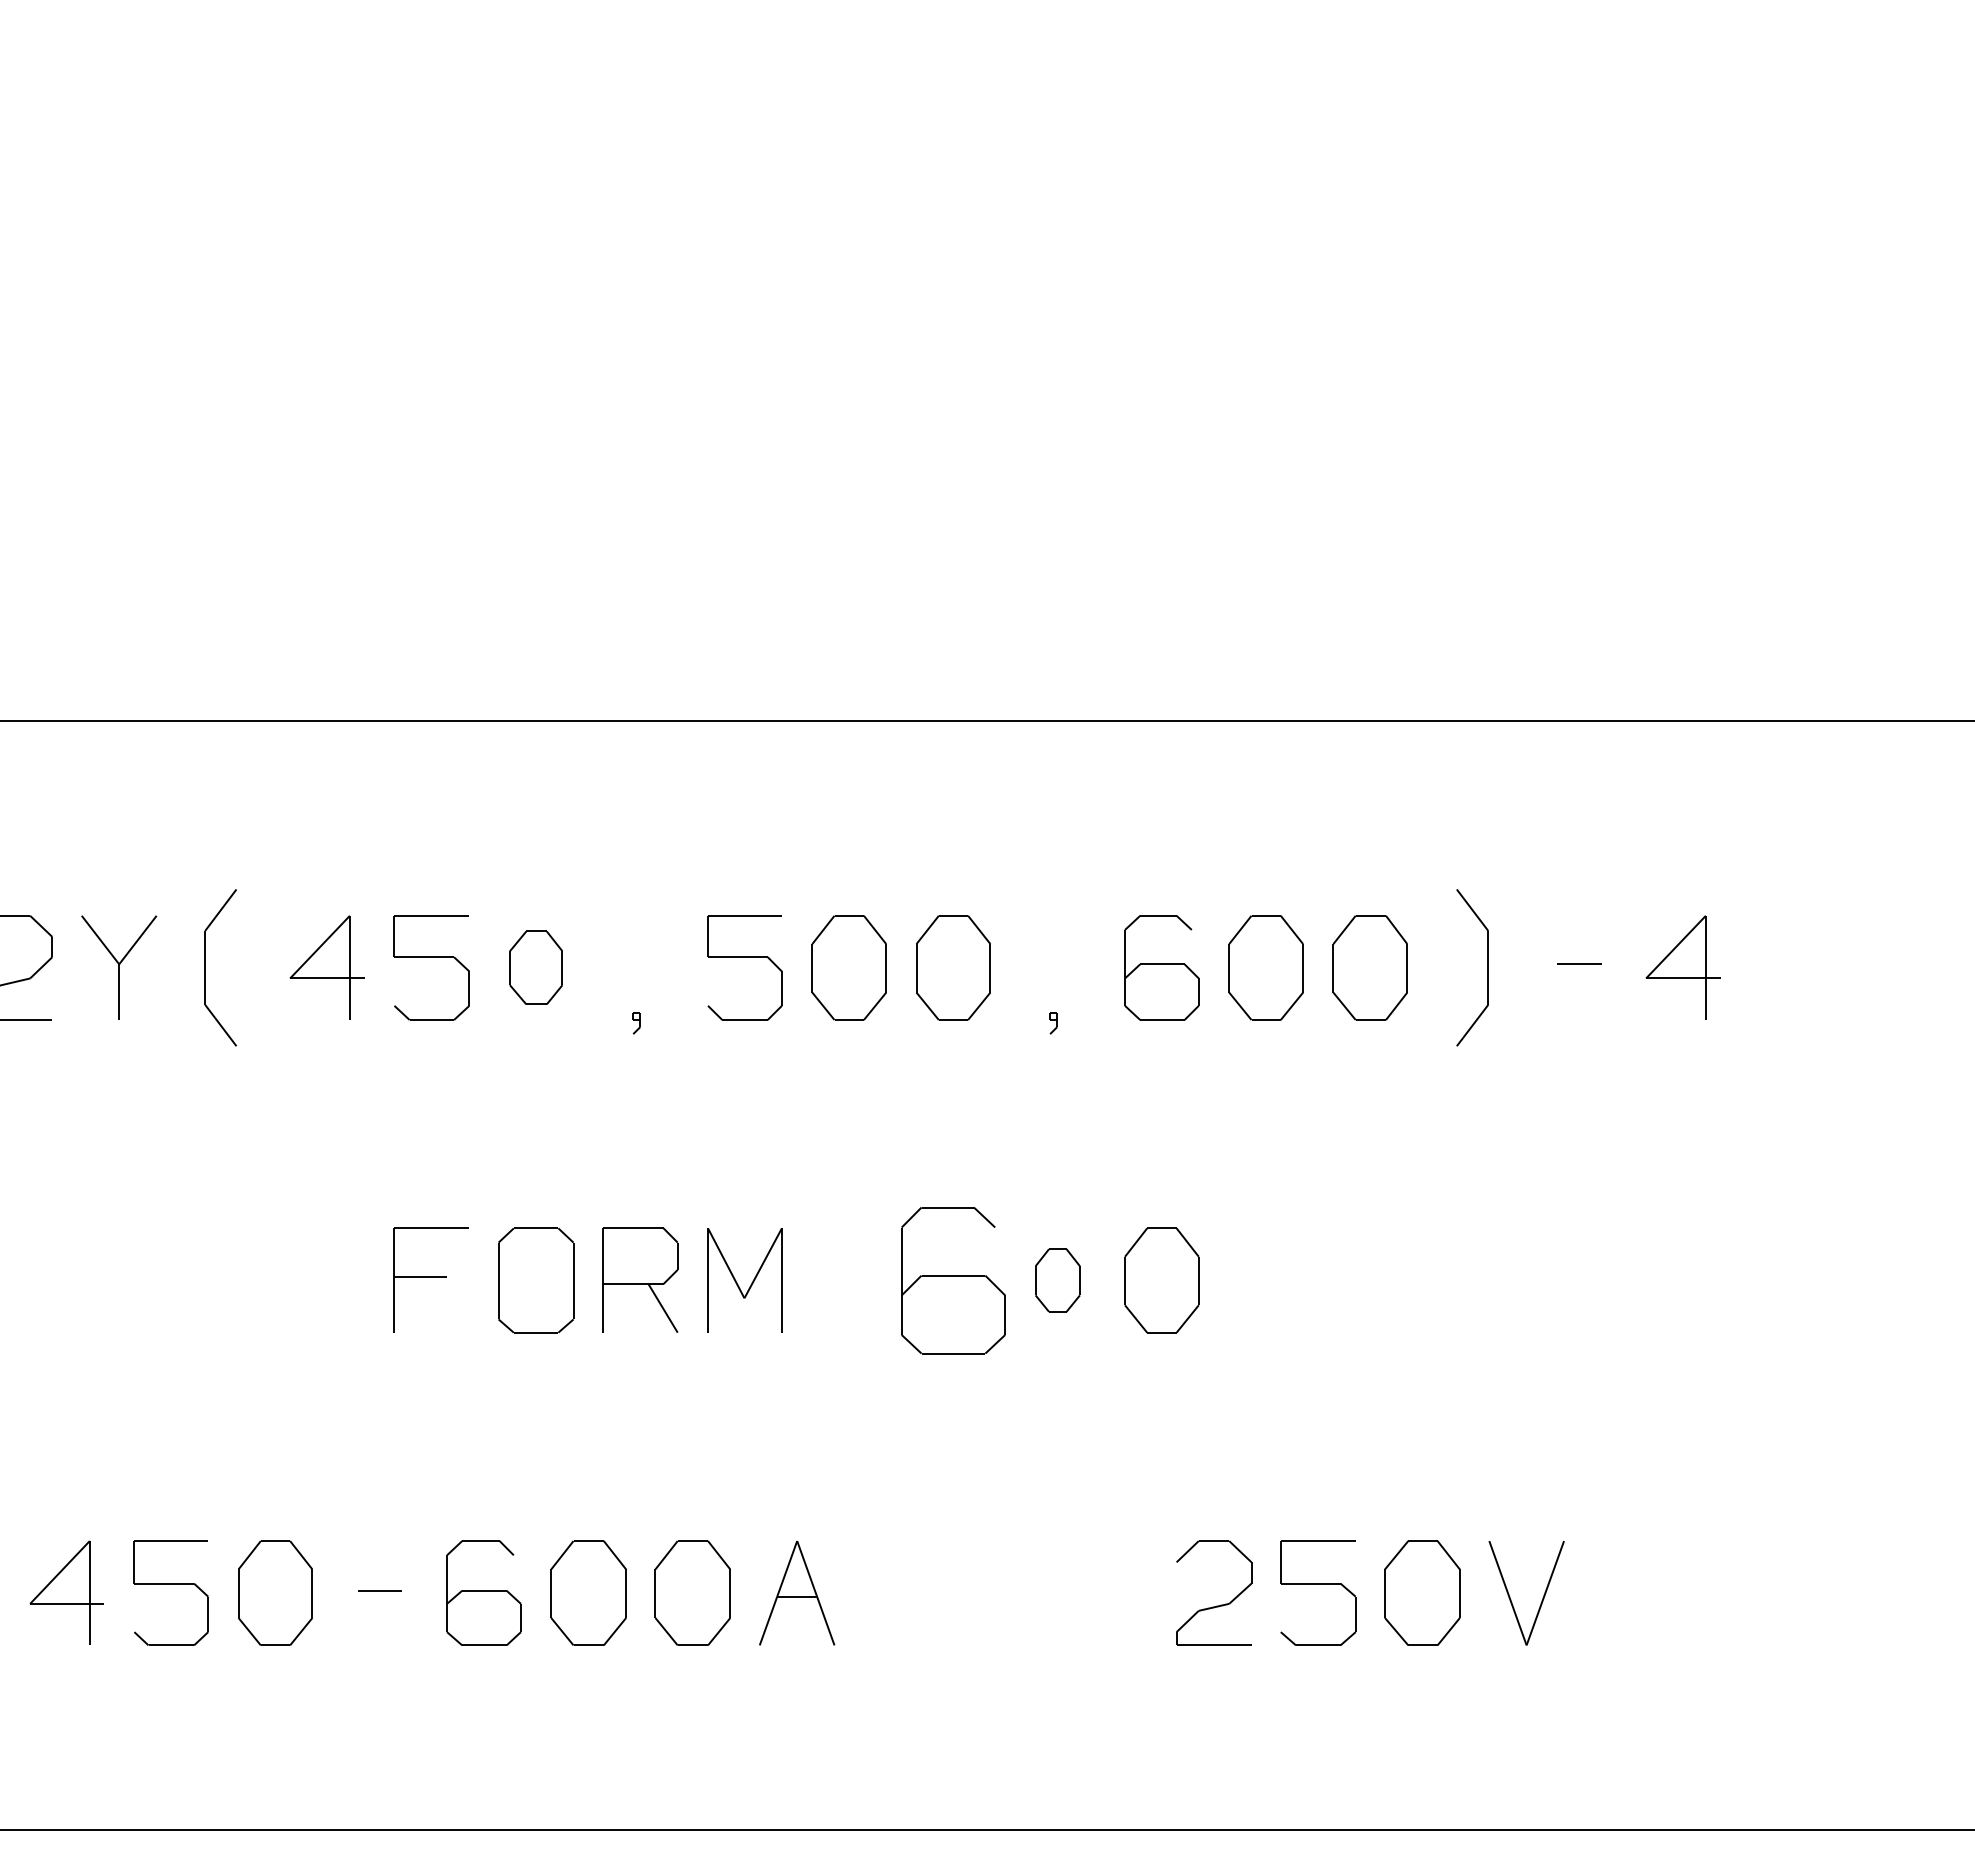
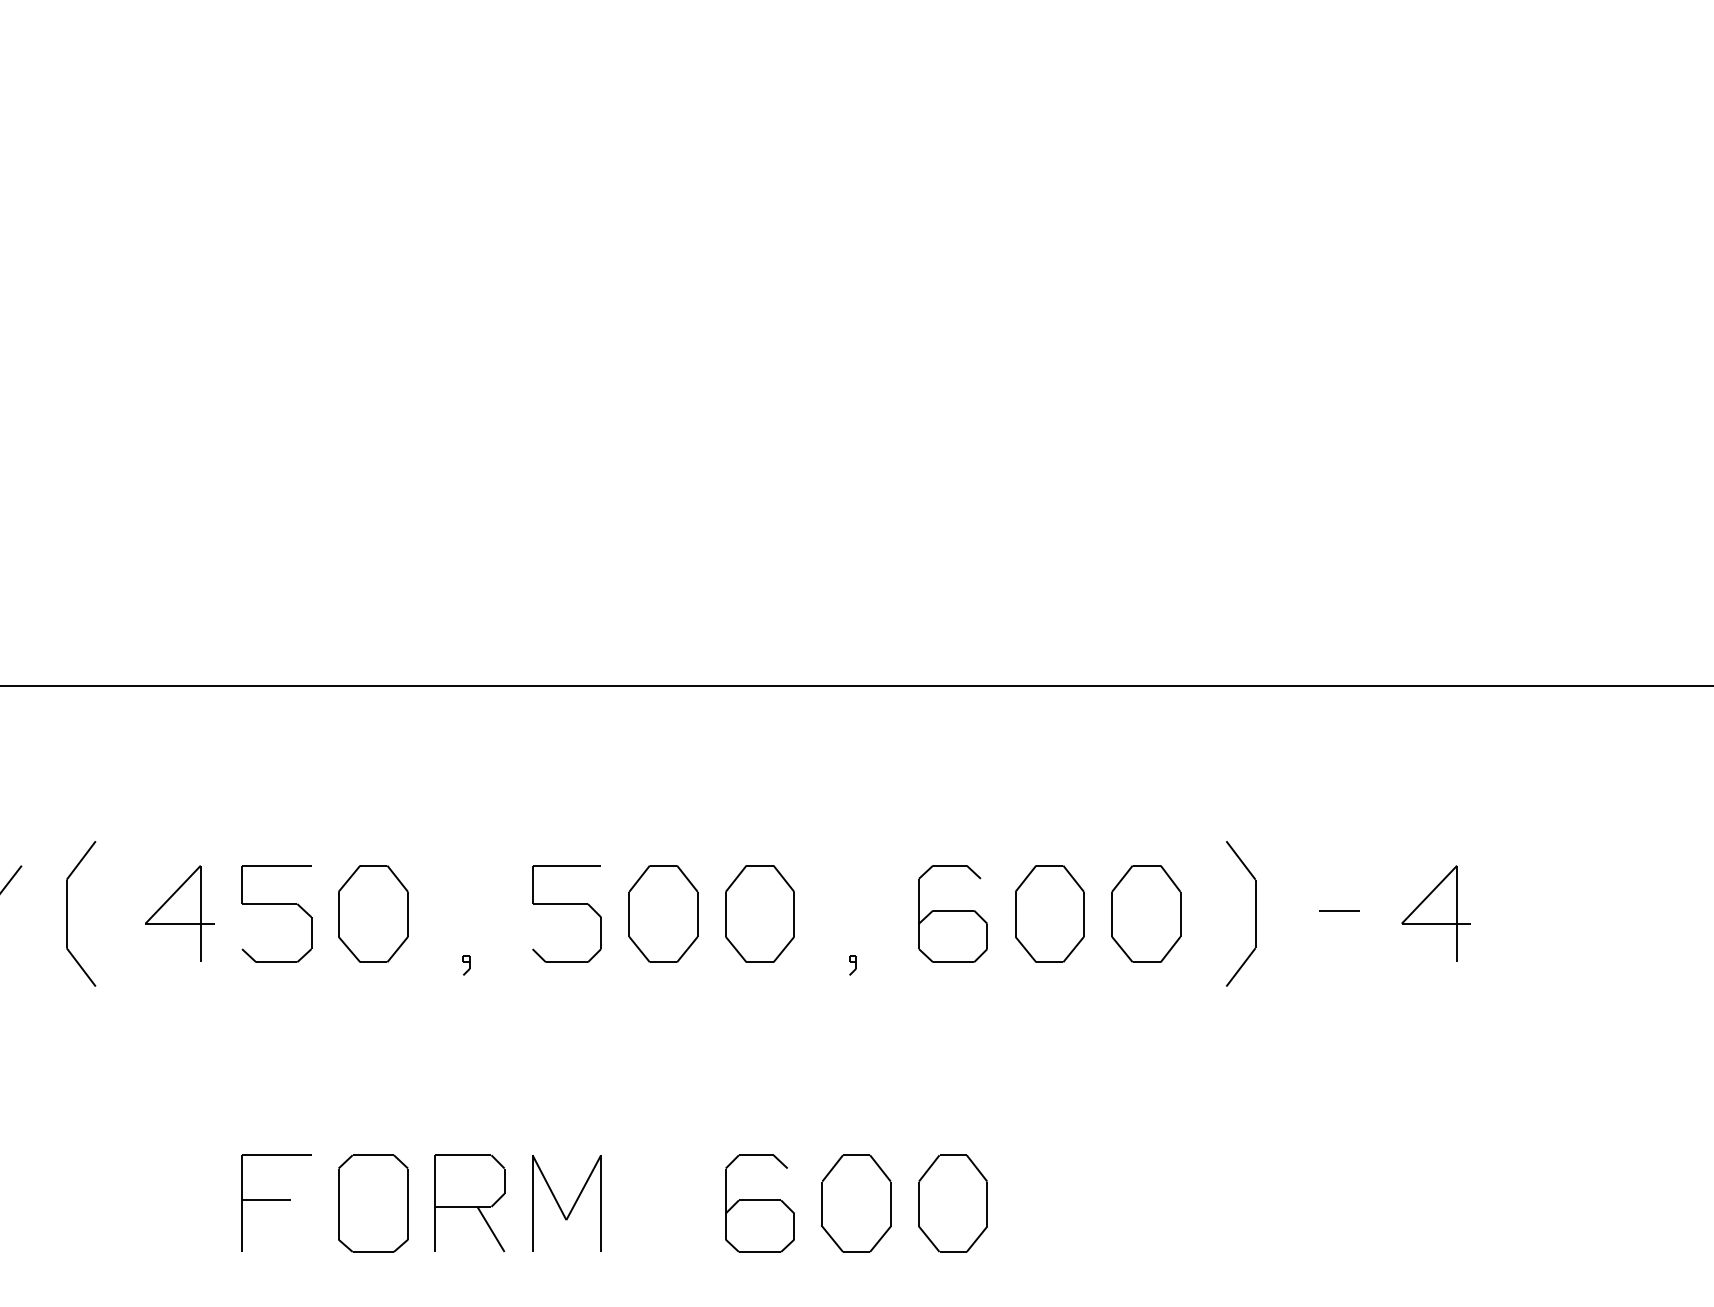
part: (536, 967) -> (373, 913), size x1.43
part: (953, 1280) -> (760, 1203), size x0.71
part: (1057, 1280) -> (856, 1203), size x1.67

